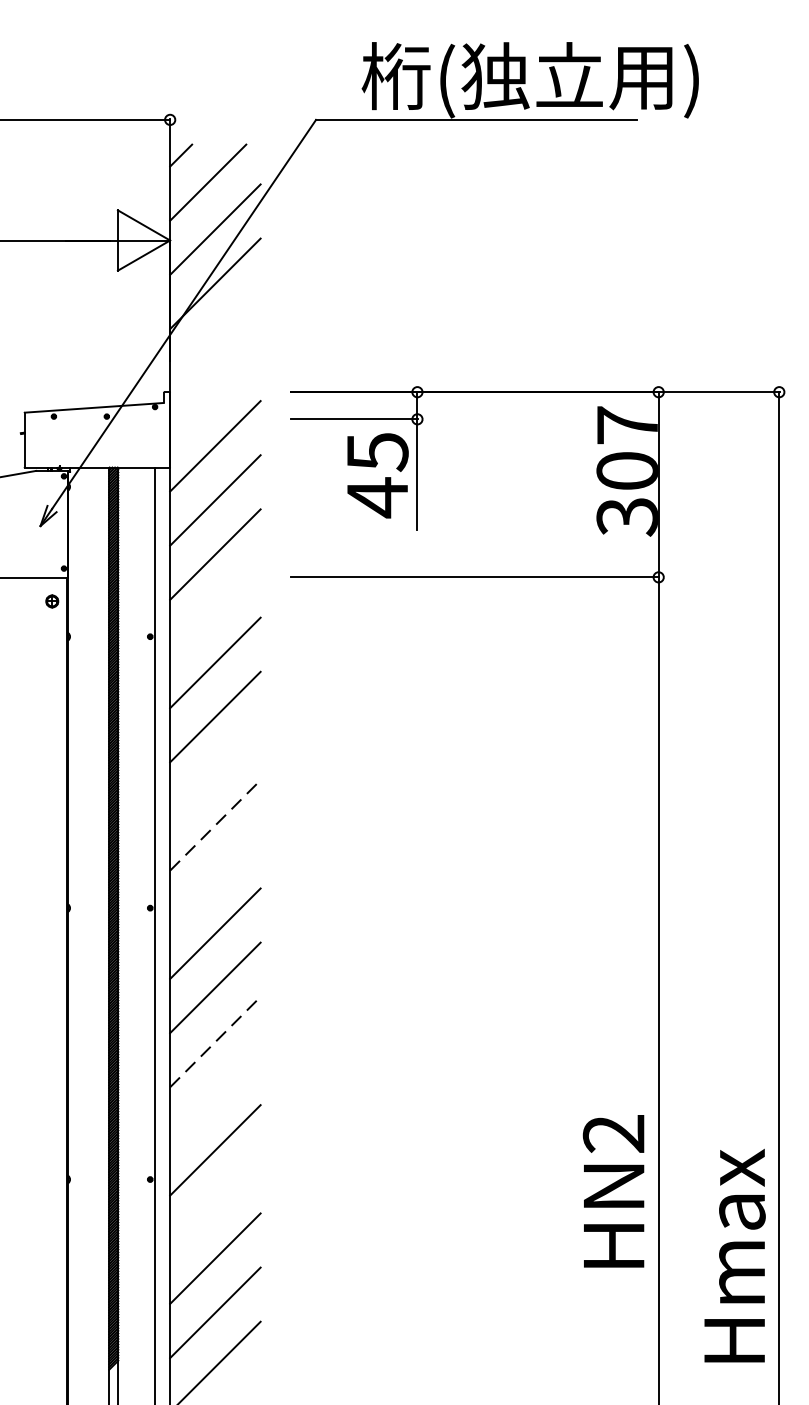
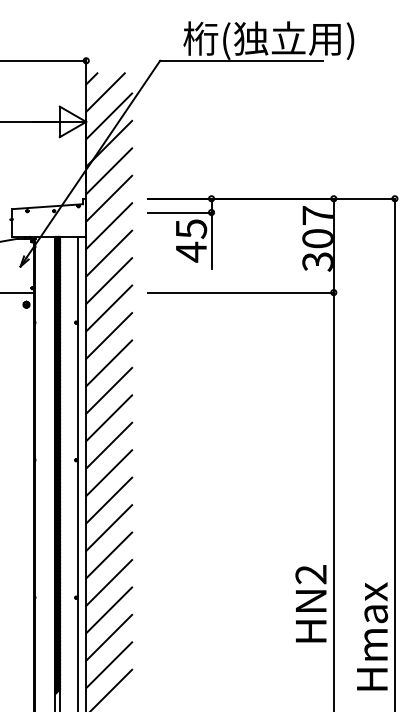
line: (216, 338) -> (109, 171), added
line: (216, 391) -> (109, 198), added
line: (216, 608) -> (109, 308), added
line: (216, 770) -> (109, 390), added
line: (216, 823) -> (109, 417), dashed -> solid
line: (216, 879) -> (109, 445), added
line: (216, 1040) -> (109, 527), dashed -> solid
line: (216, 1096) -> (109, 555), added
line: (216, 1204) -> (109, 610), added

